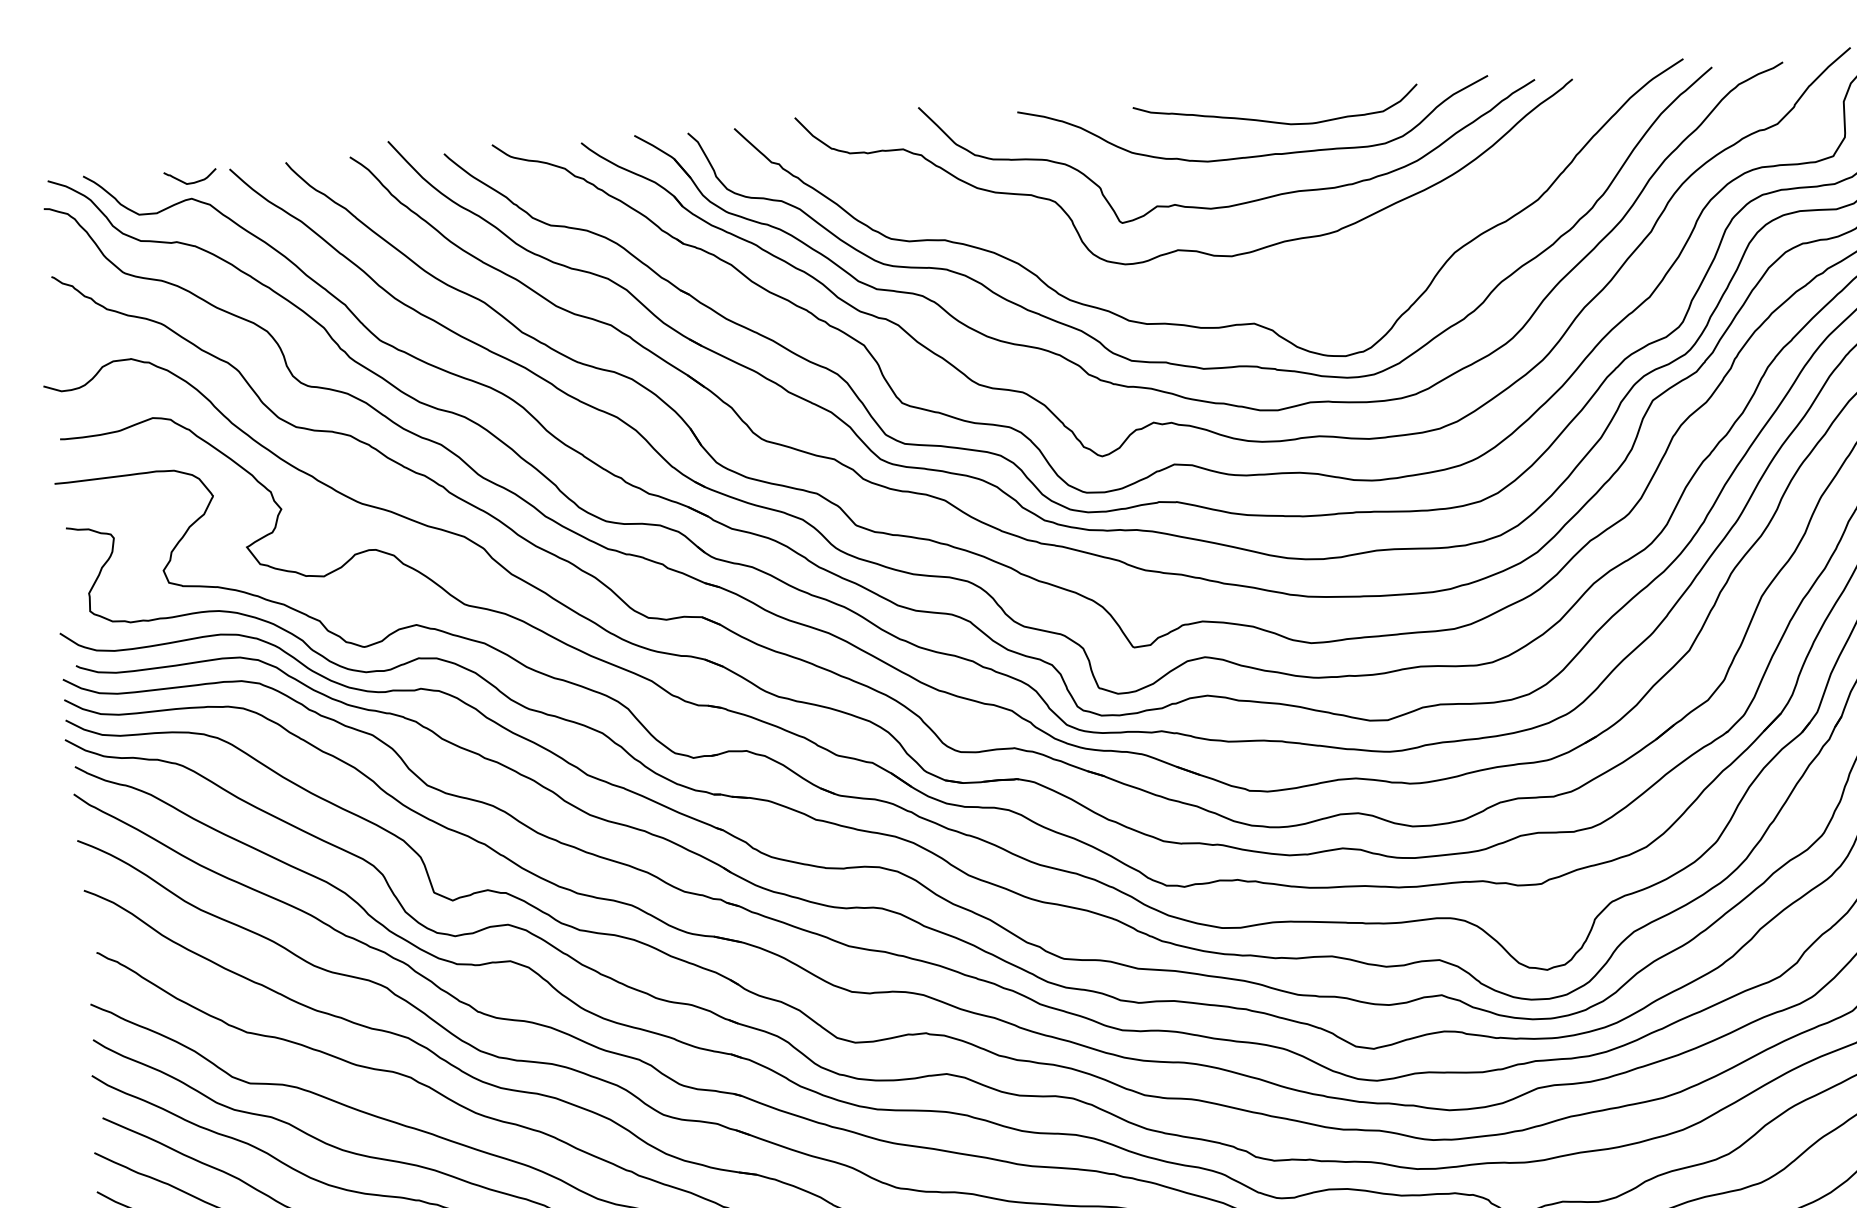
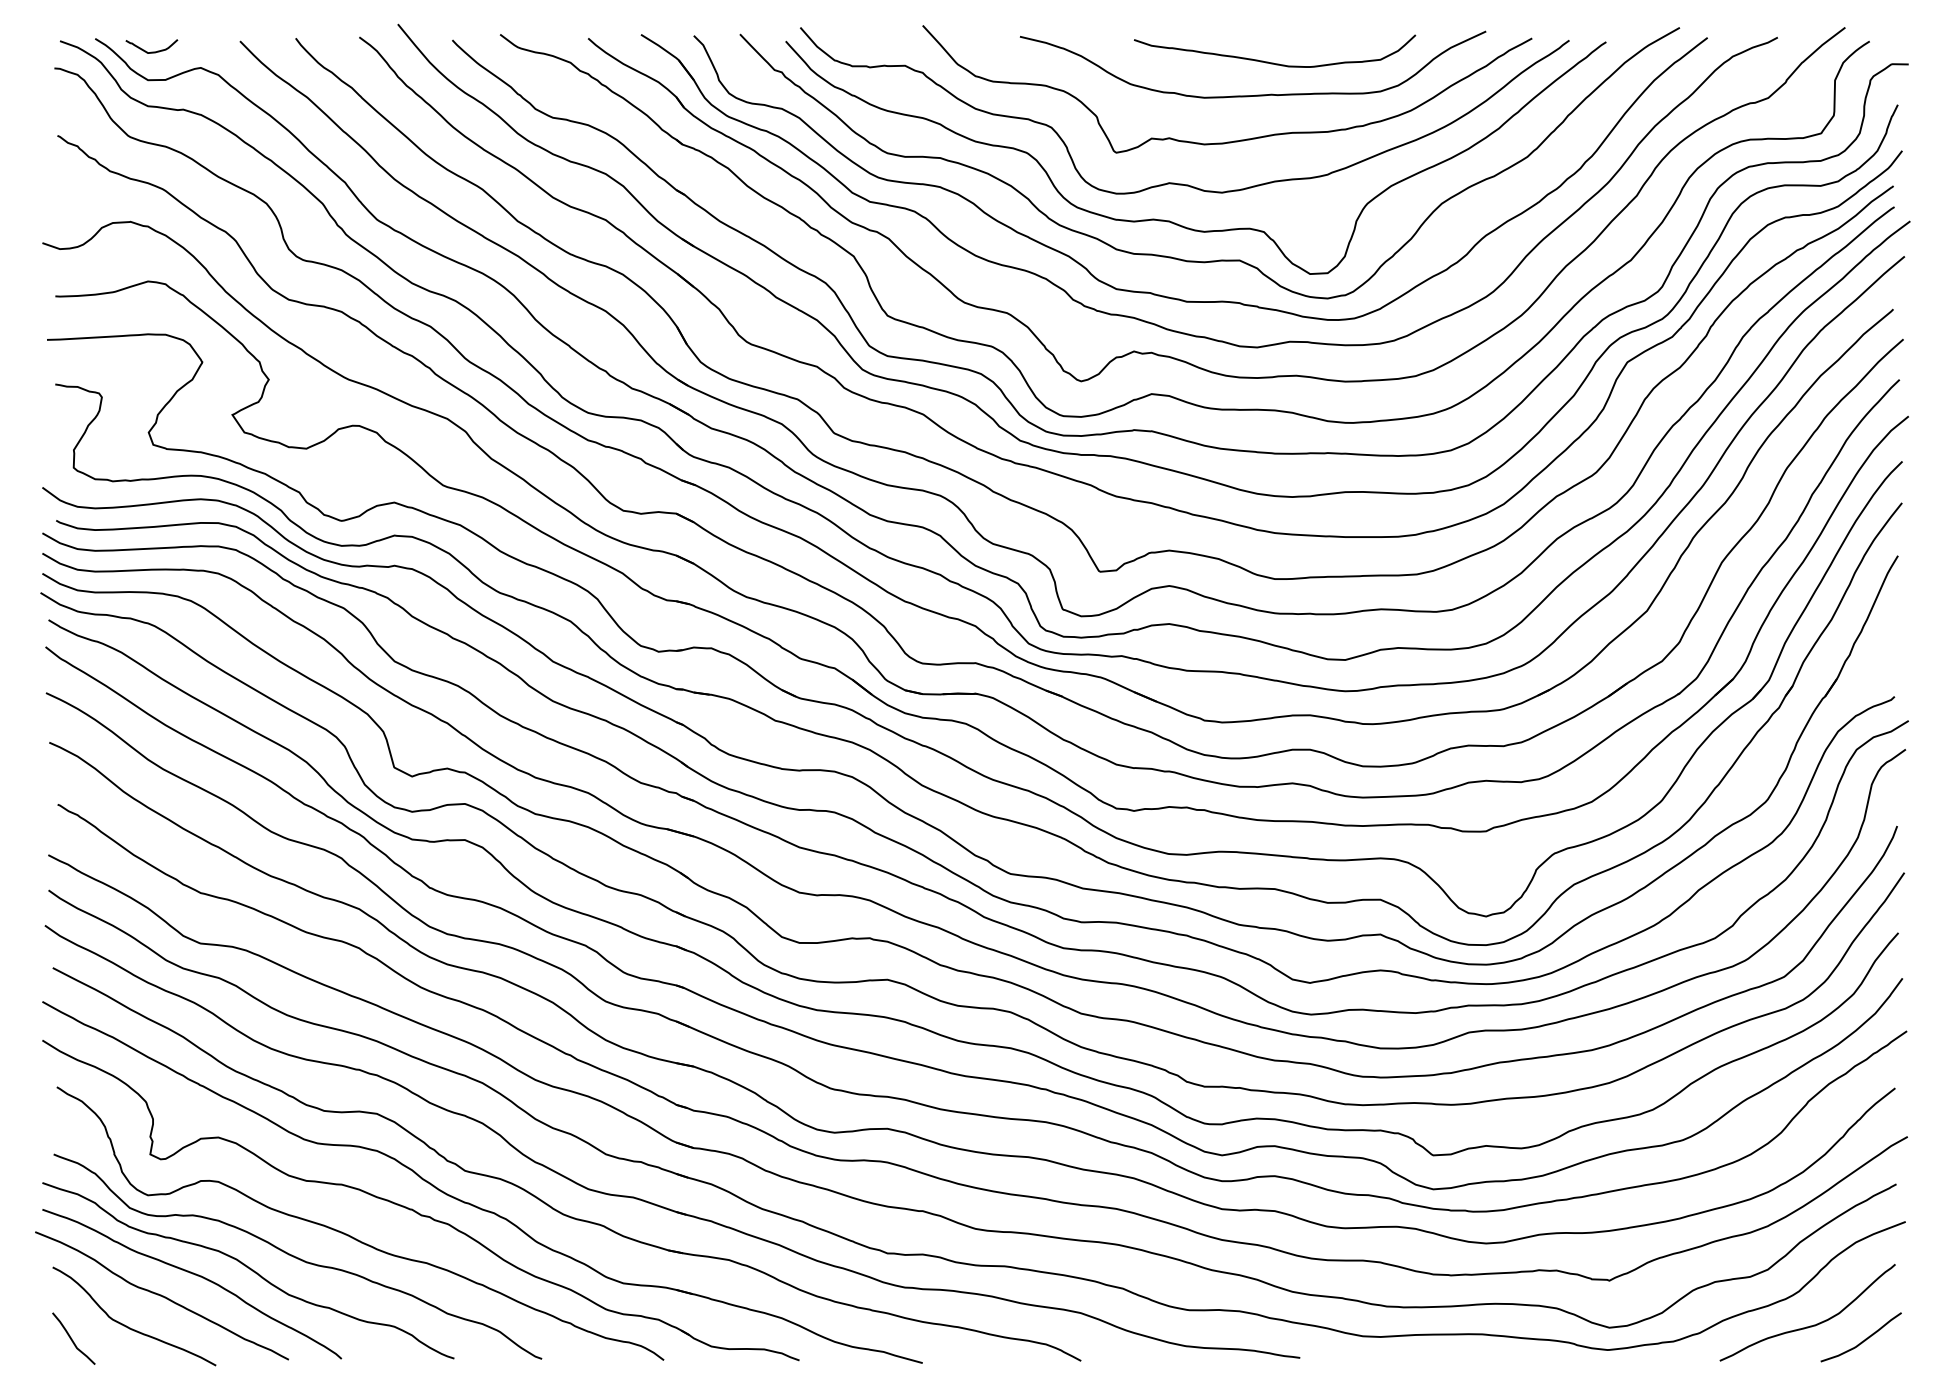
curve: (190, 182) -> (151, 51), moved
curve: (1183, 288) -> (1172, 221), added

